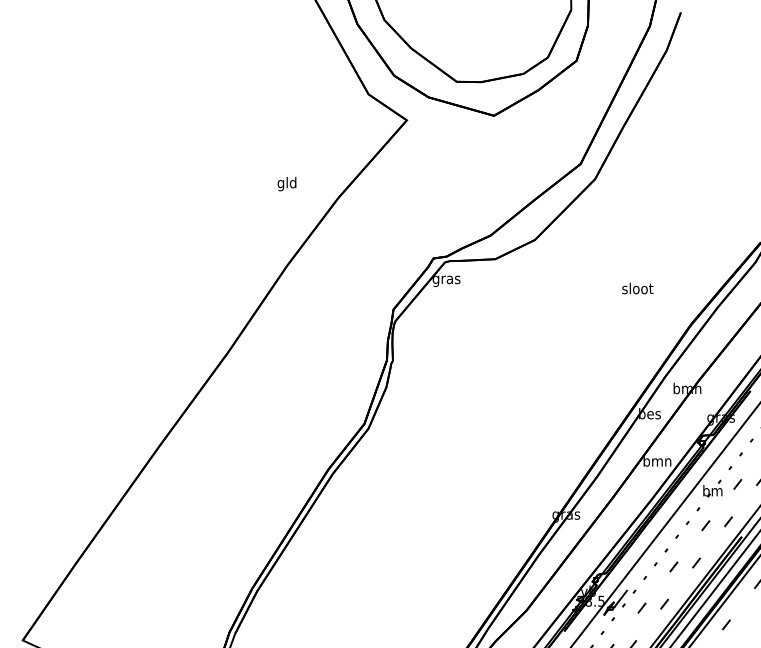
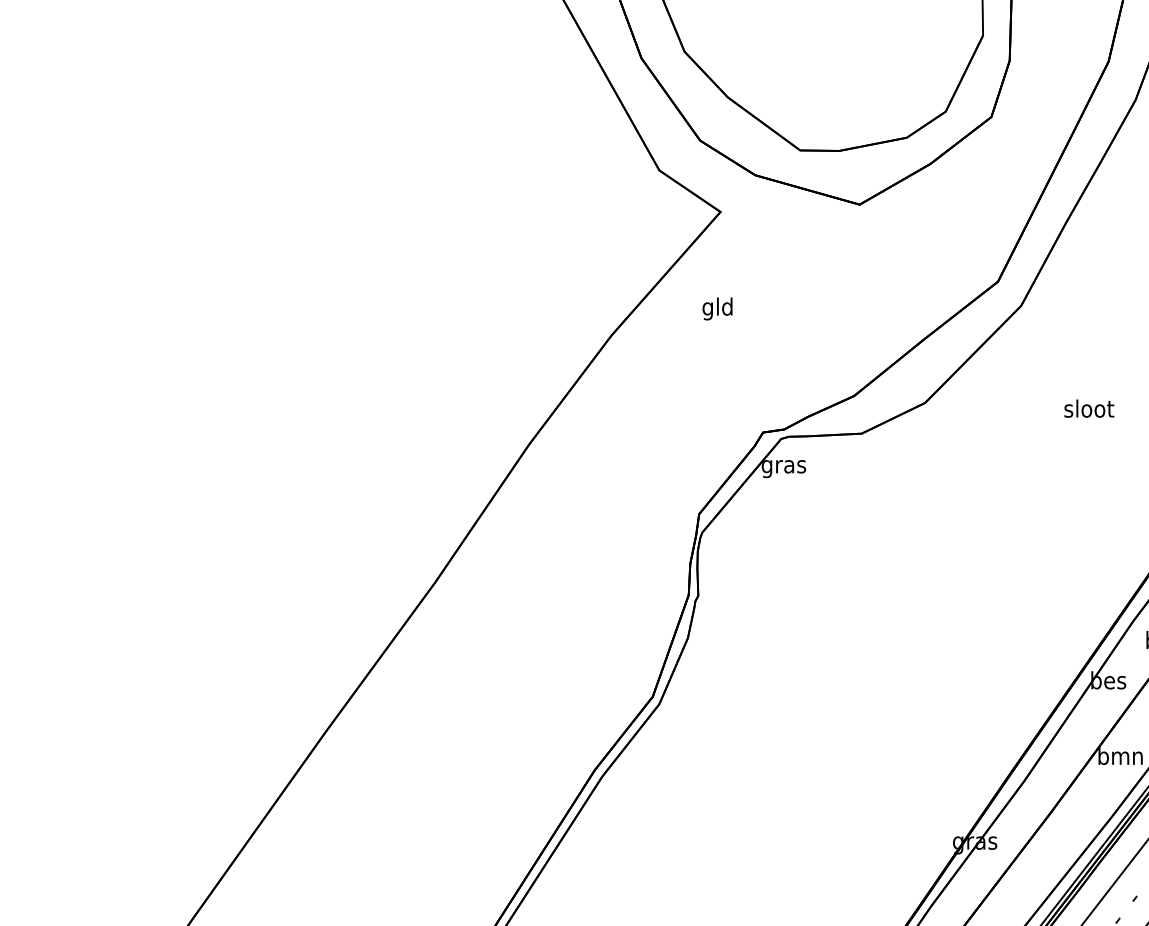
text: (286, 184) -> (716, 309), moved
text: (637, 288) -> (1088, 408), moved

